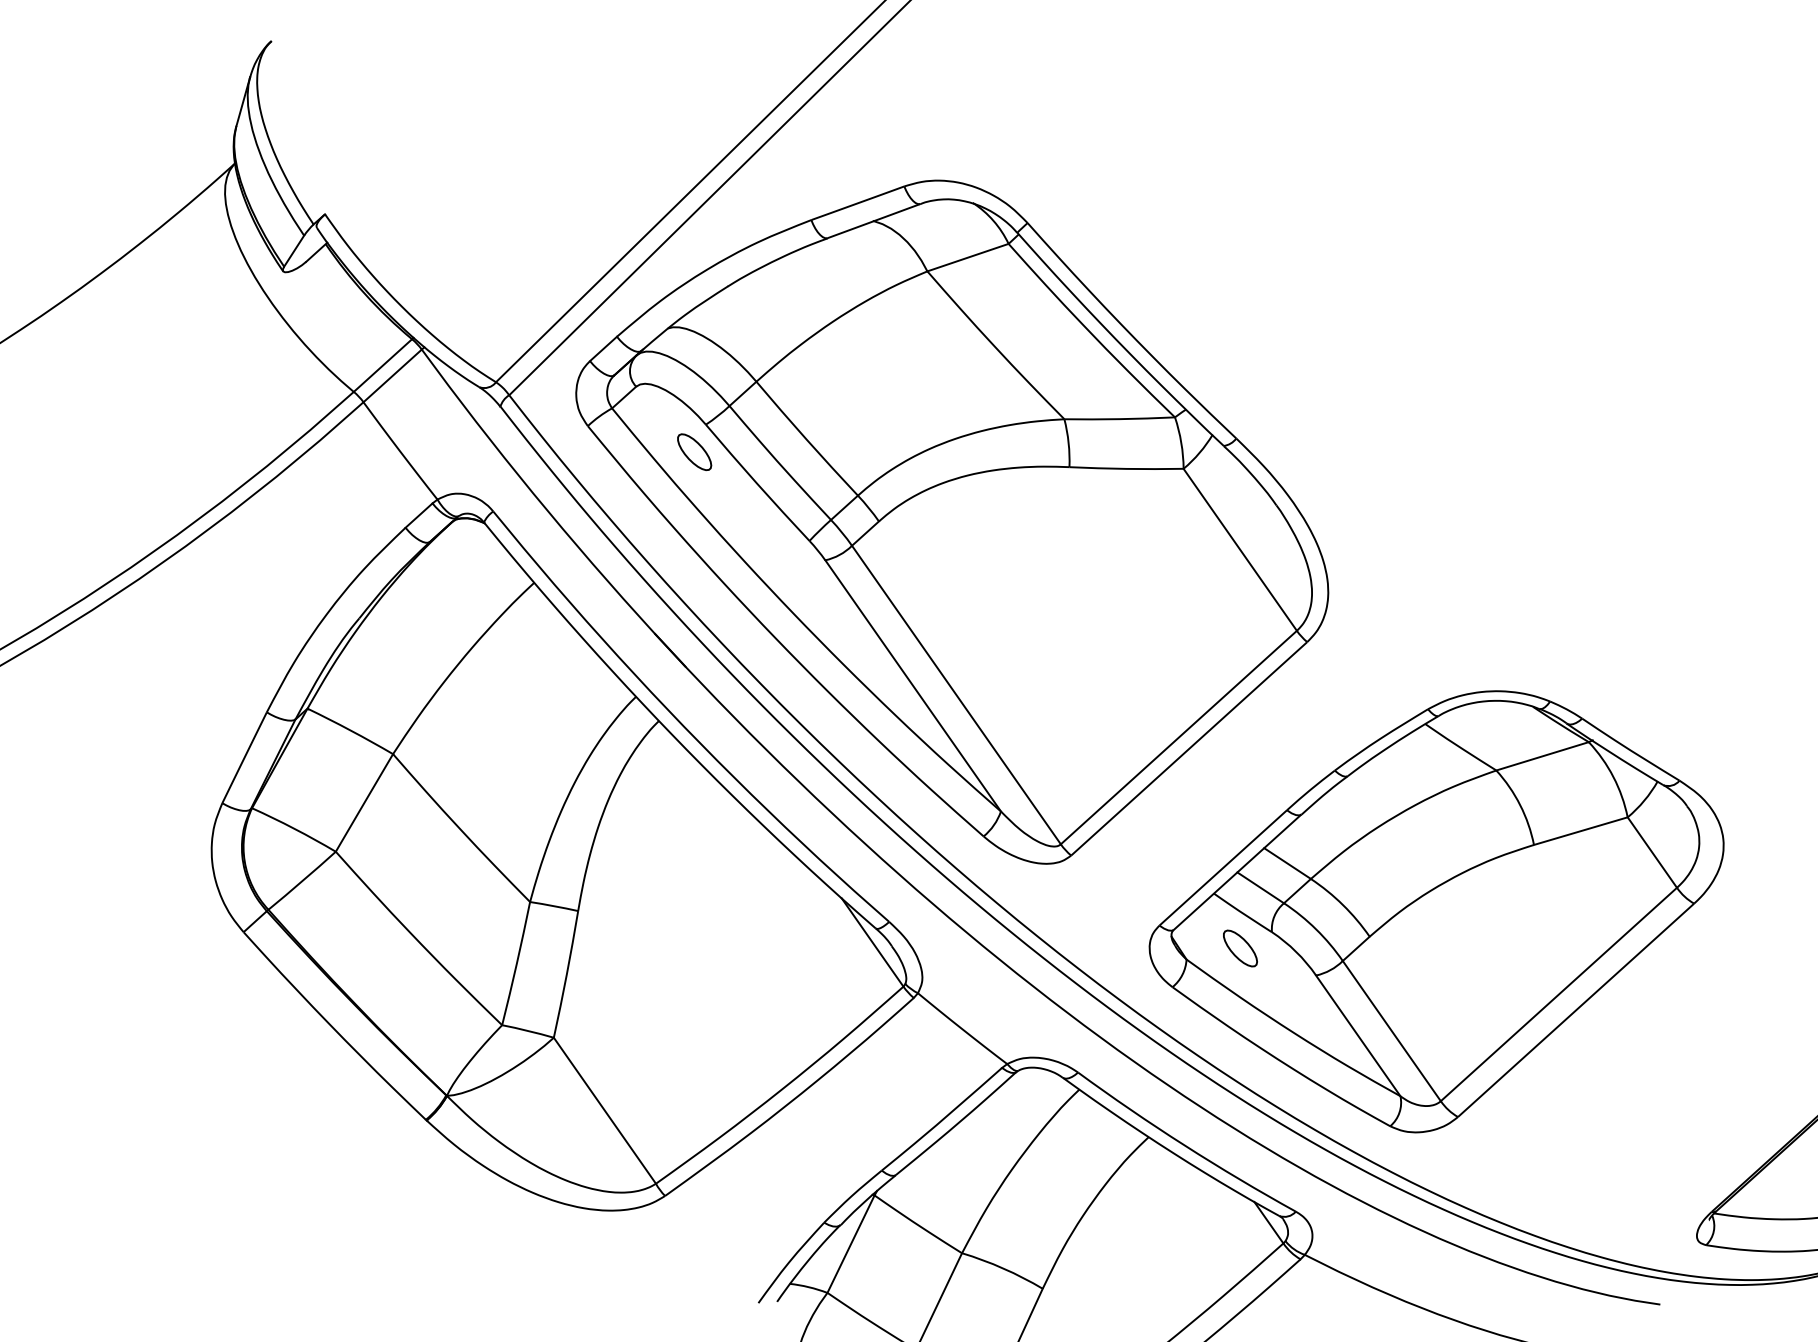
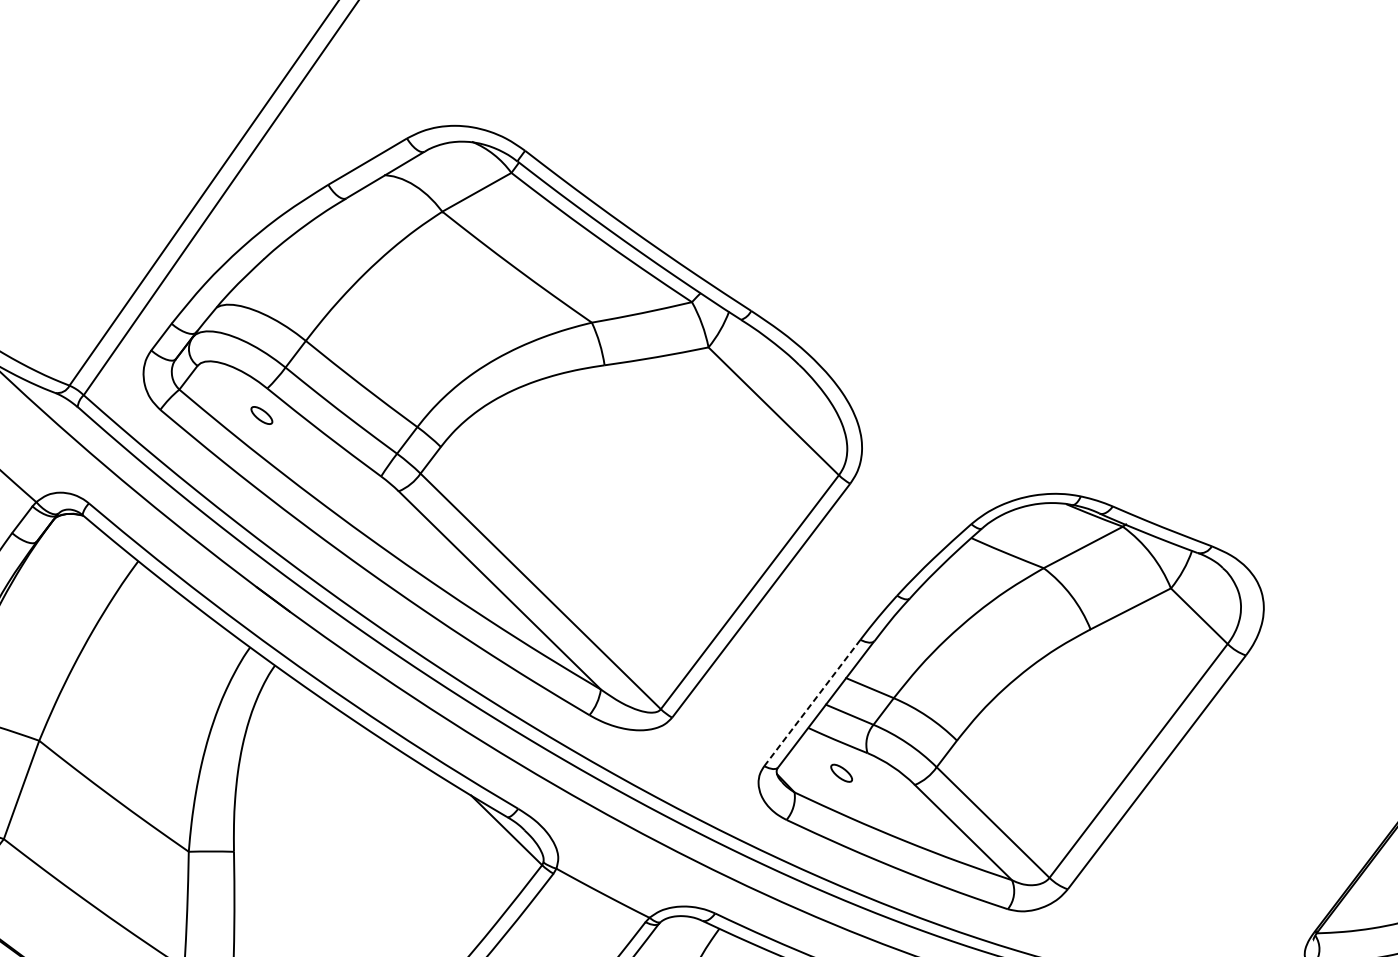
part: (694, 452) -> (261, 415), size x0.6
line: (1222, 868) -> (811, 703), solid -> dashed
part: (1240, 948) -> (841, 773), size x0.6

